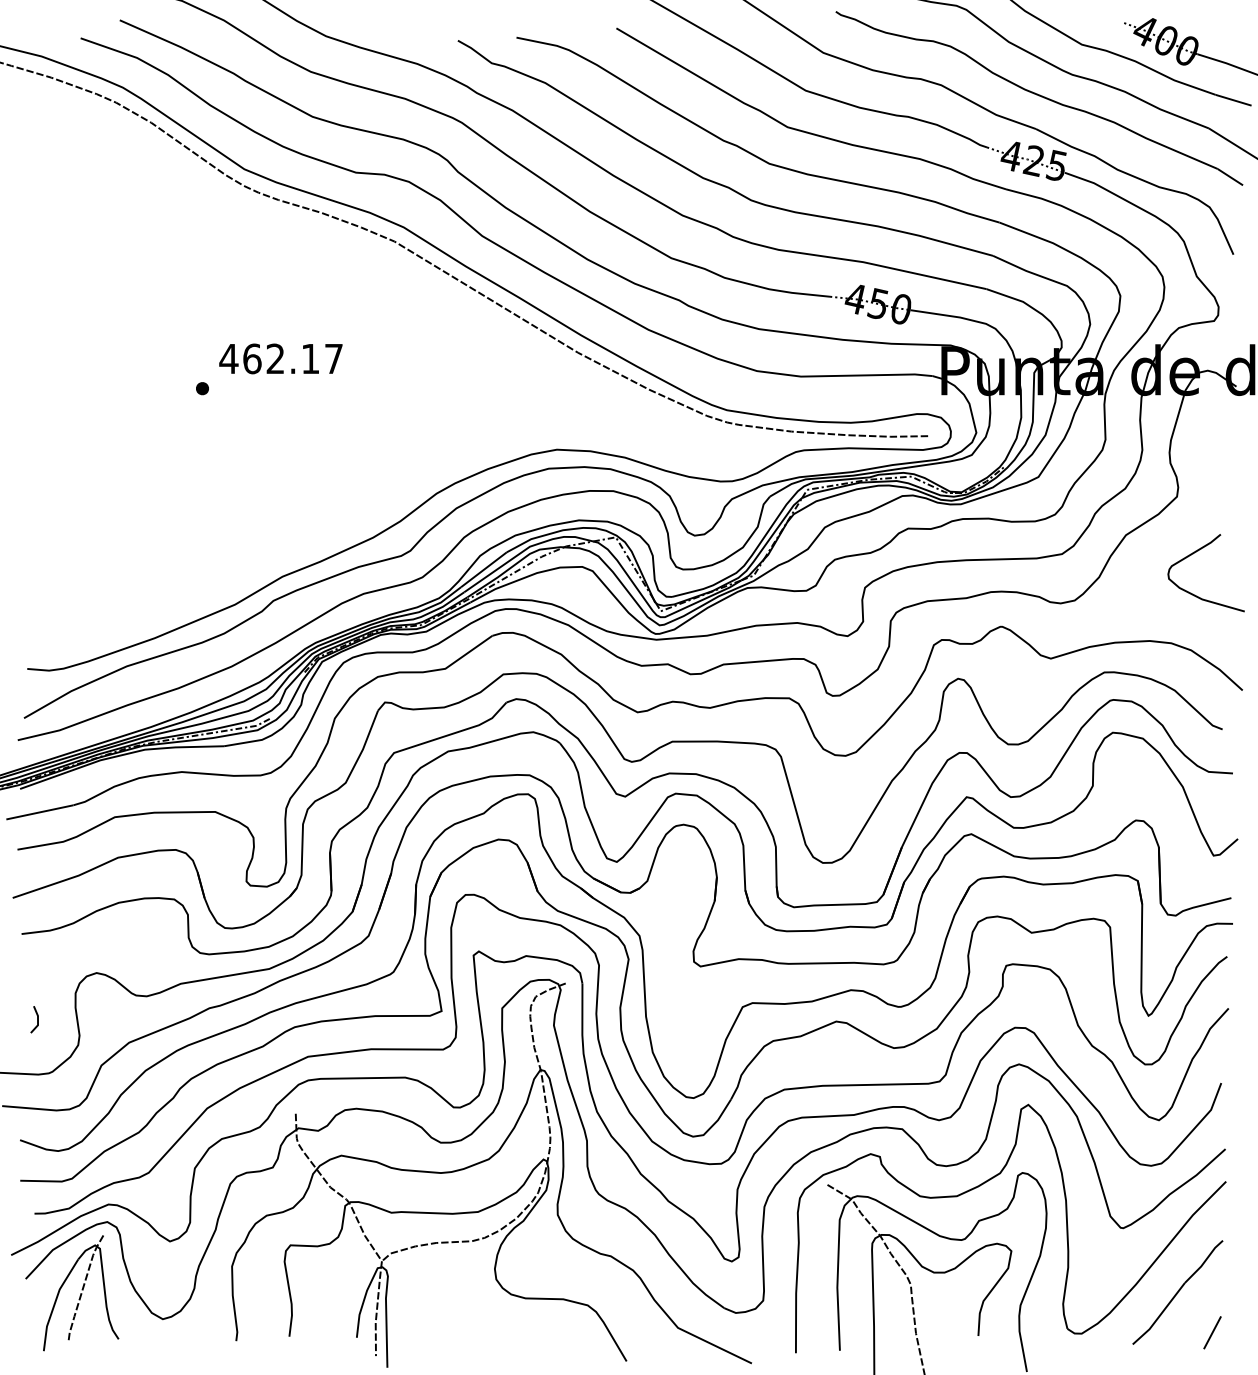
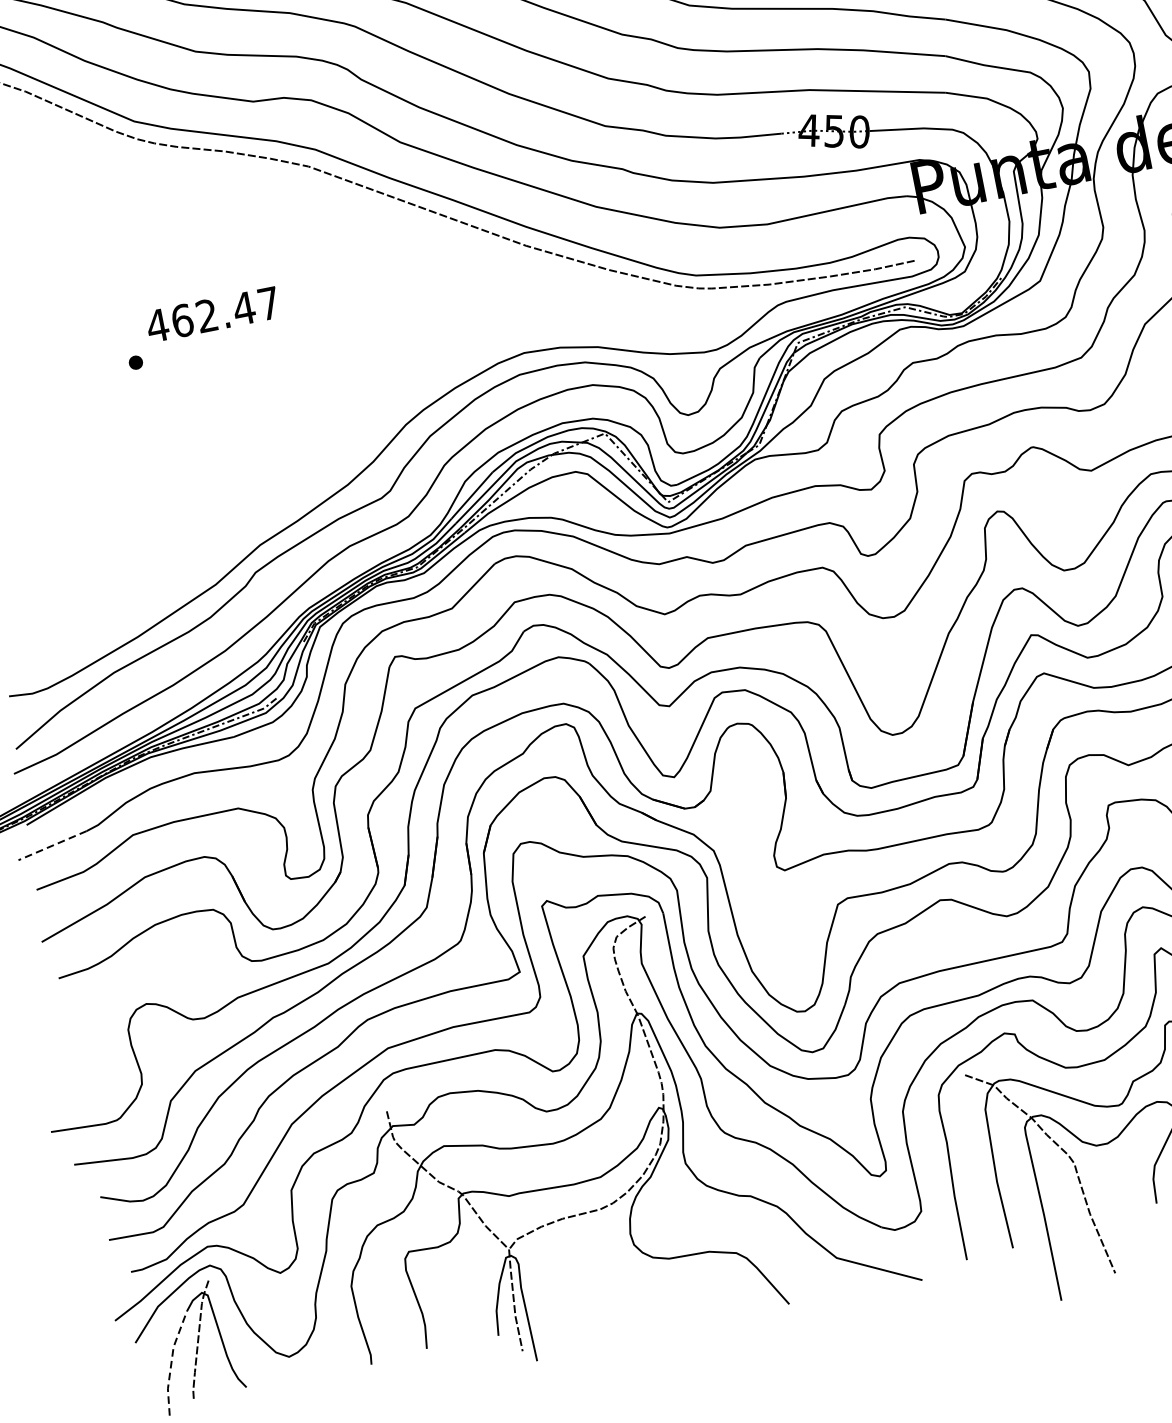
text: (310, 358) -> (244, 308), 462.17 -> 462.47
line: (39, 812) -> (52, 845), solid -> dashed
line: (37, 1019) -> (93, 1065), removed
line: (55, 1302) -> (171, 1361), solid -> dashed

